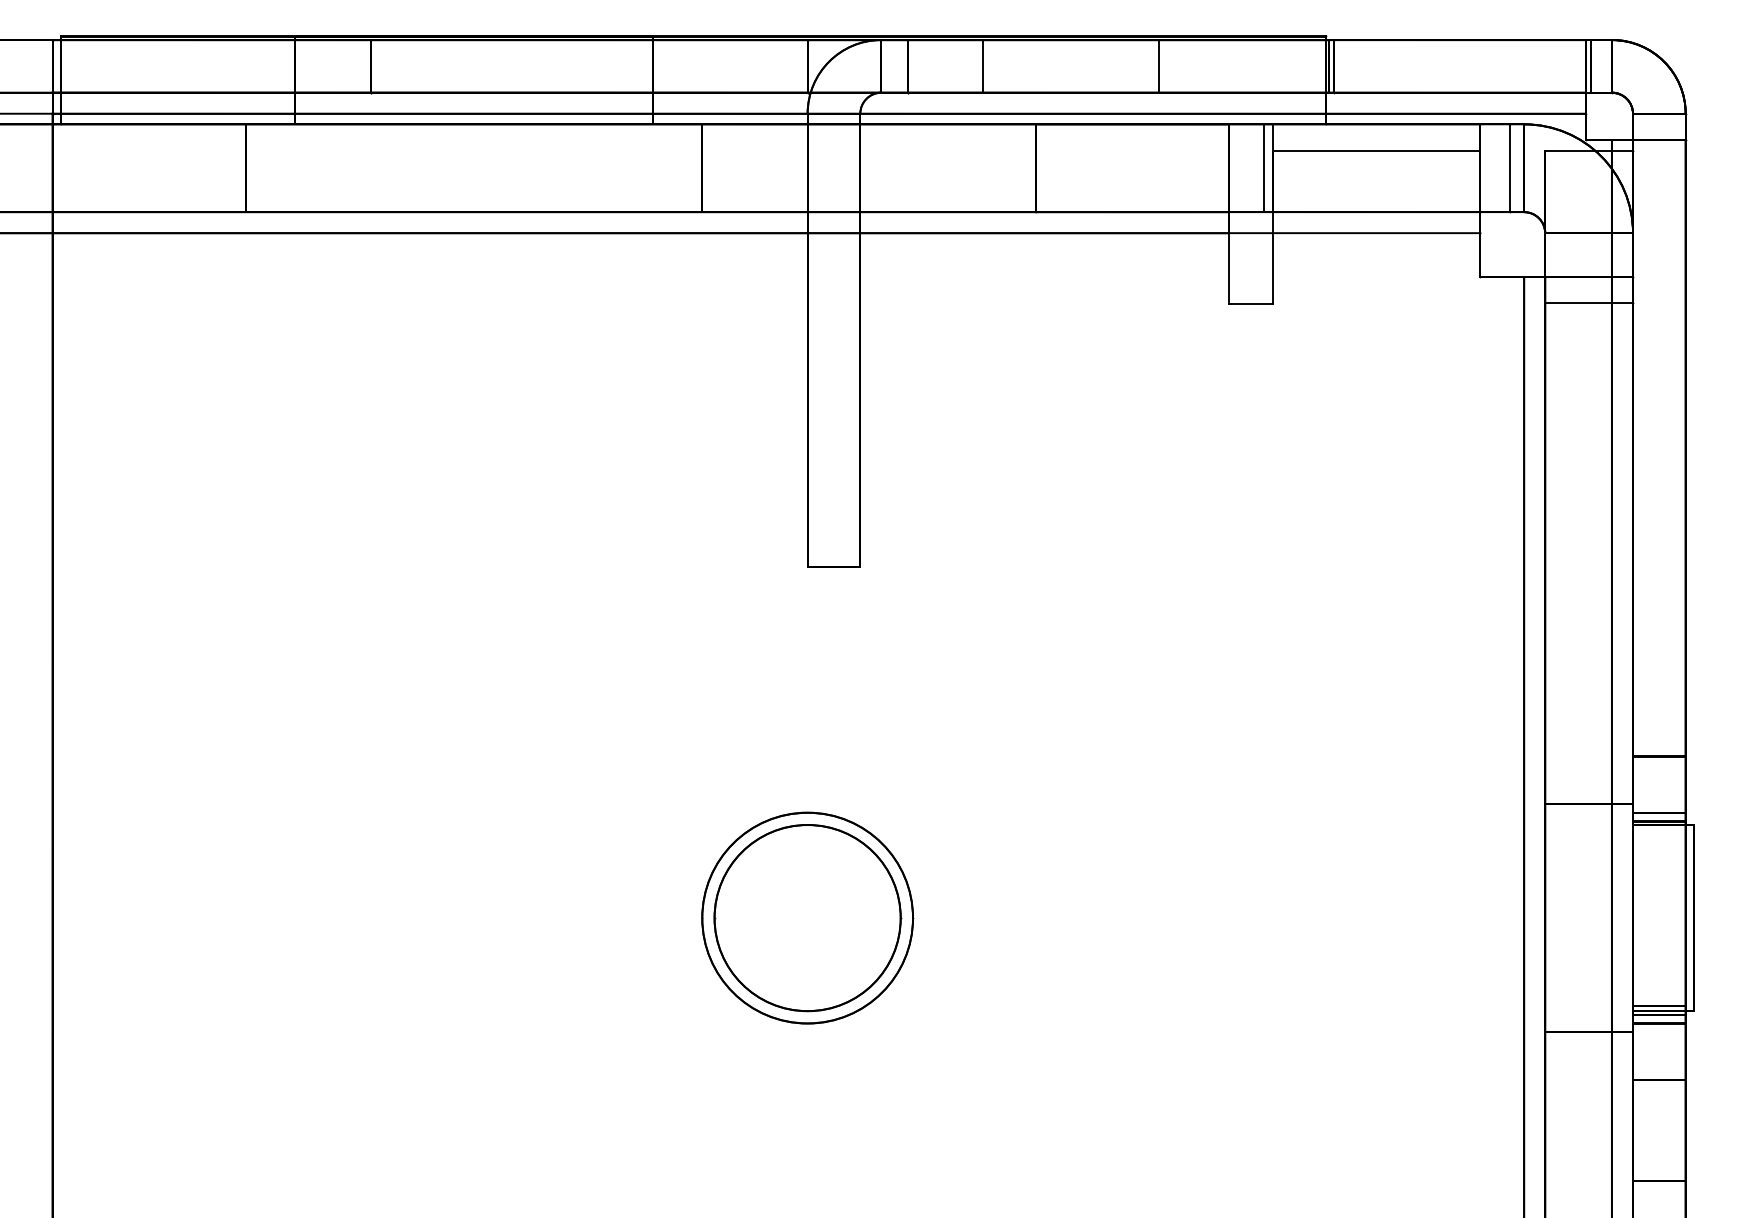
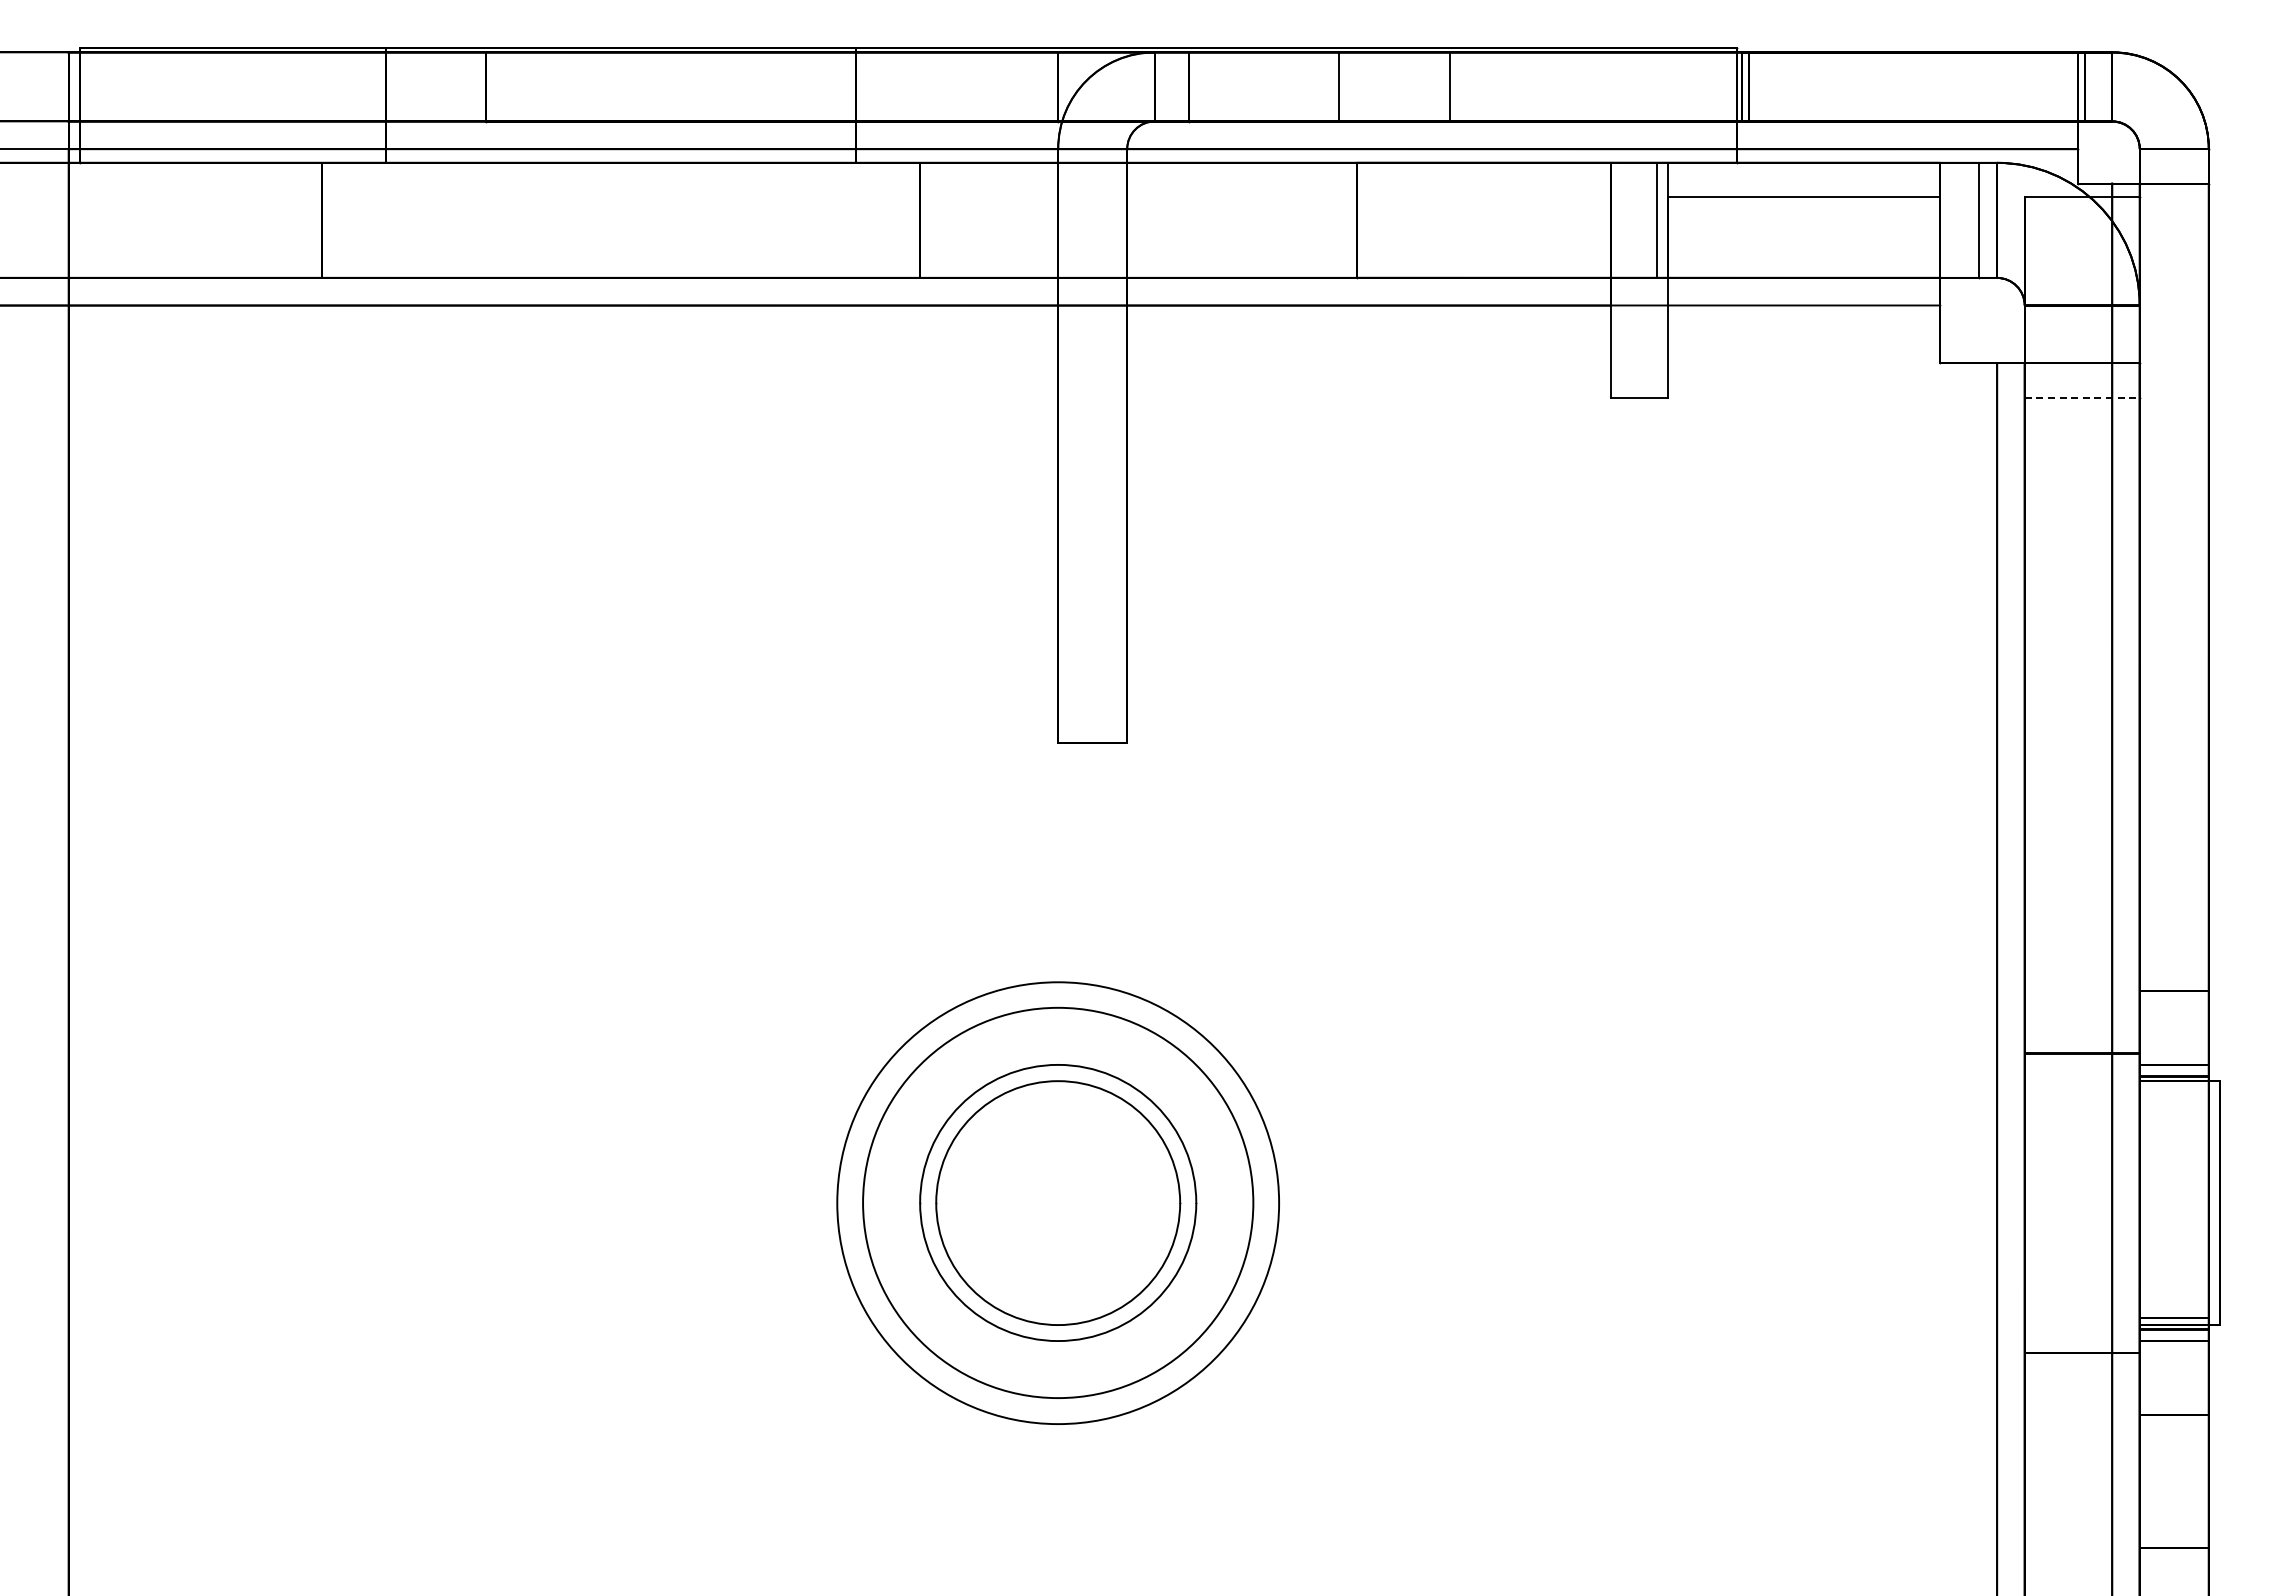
line: (983, 66) -> (1339, 86), moved
line: (1158, 66) -> (1450, 86), moved
line: (1589, 303) -> (2082, 397), solid -> dashed
circle: (807, 917) -> (1058, 1202), size x1.6
circle: (807, 918) -> (1058, 1203), size x1.6

